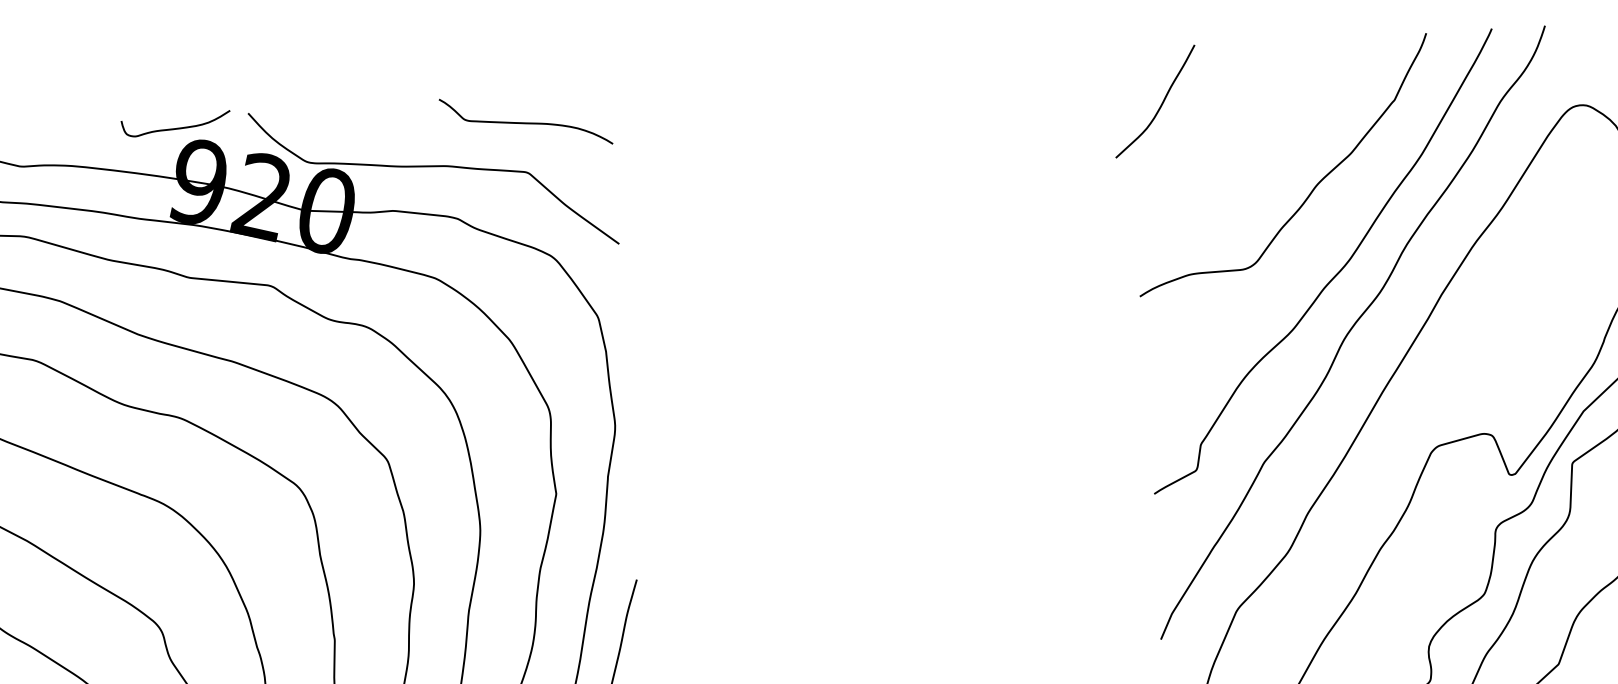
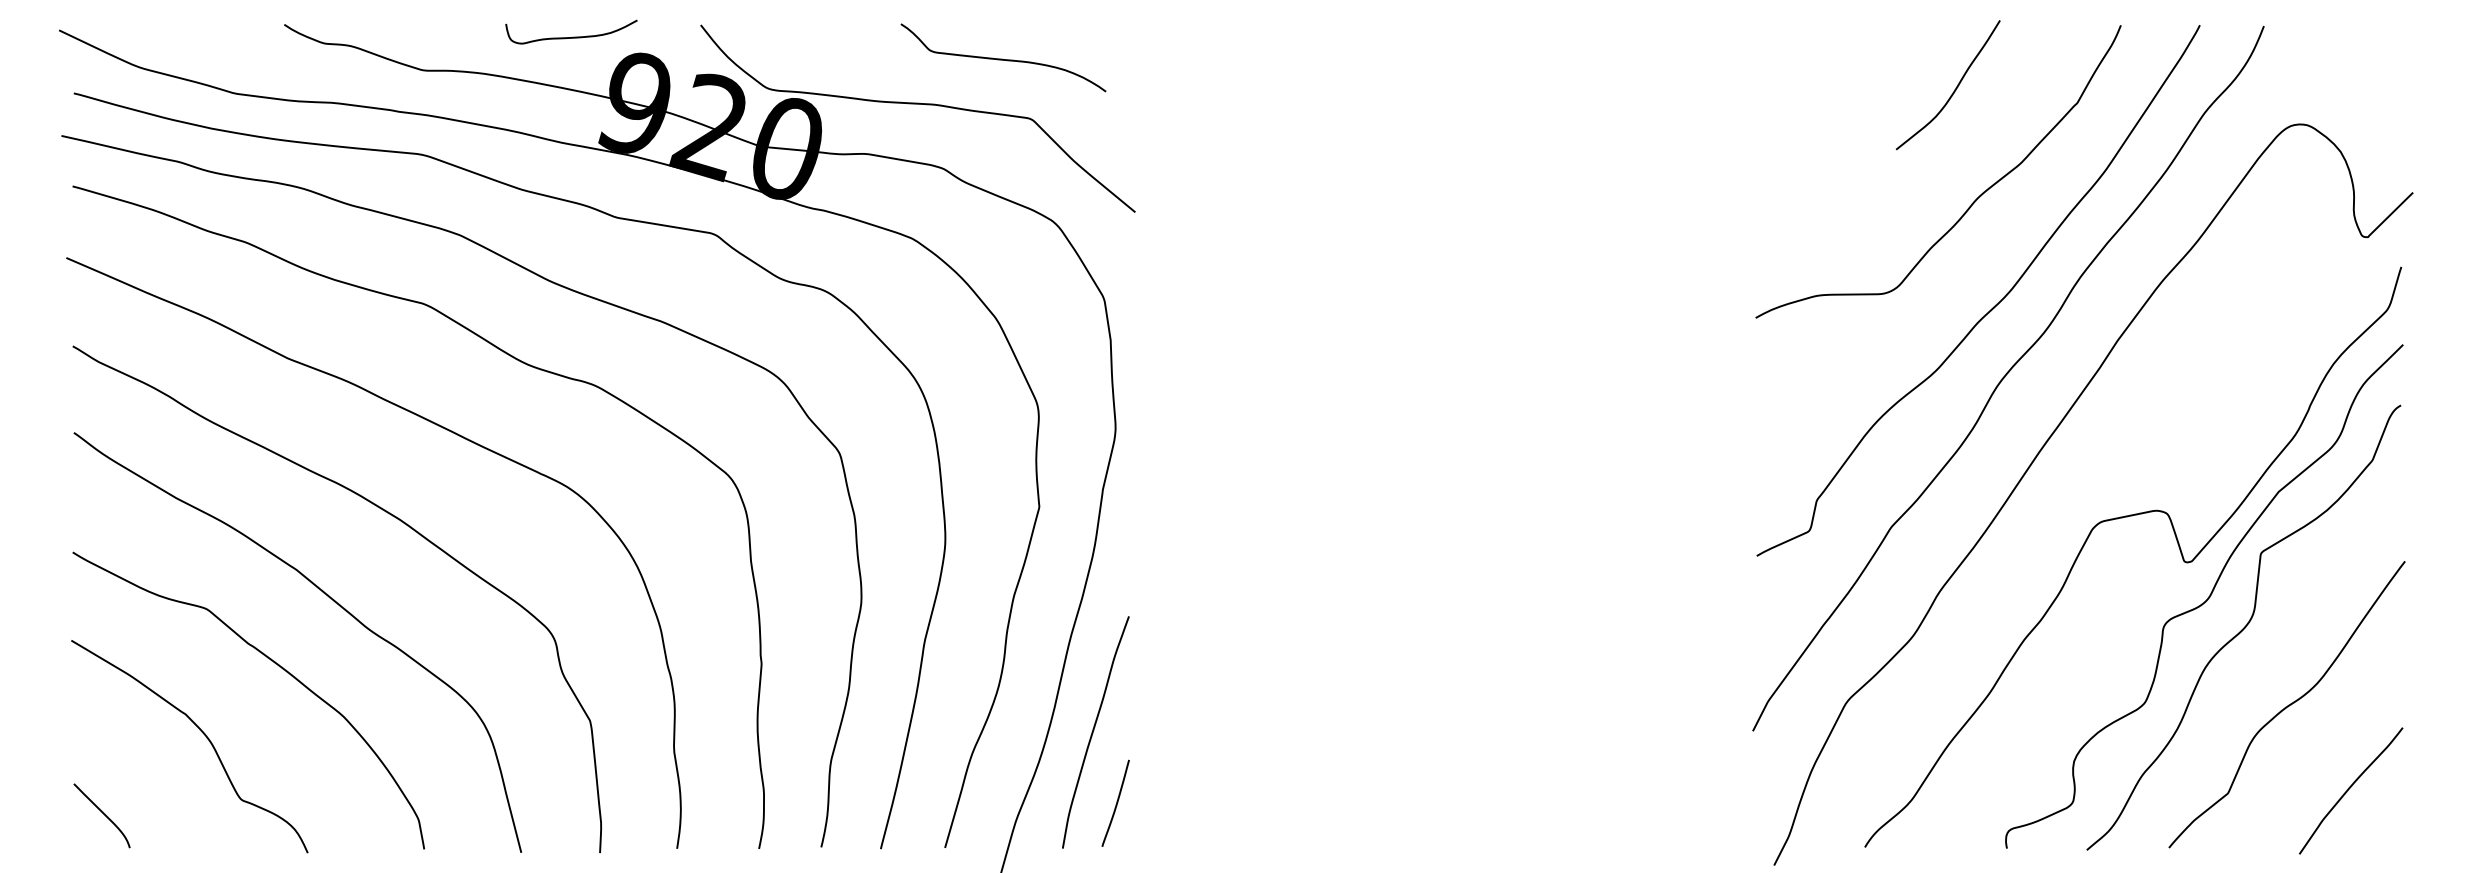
curve: (1160, 104) -> (1954, 89), moved
curve: (525, 122) -> (1002, 58), moved
curve: (177, 127) -> (572, 36), moved

